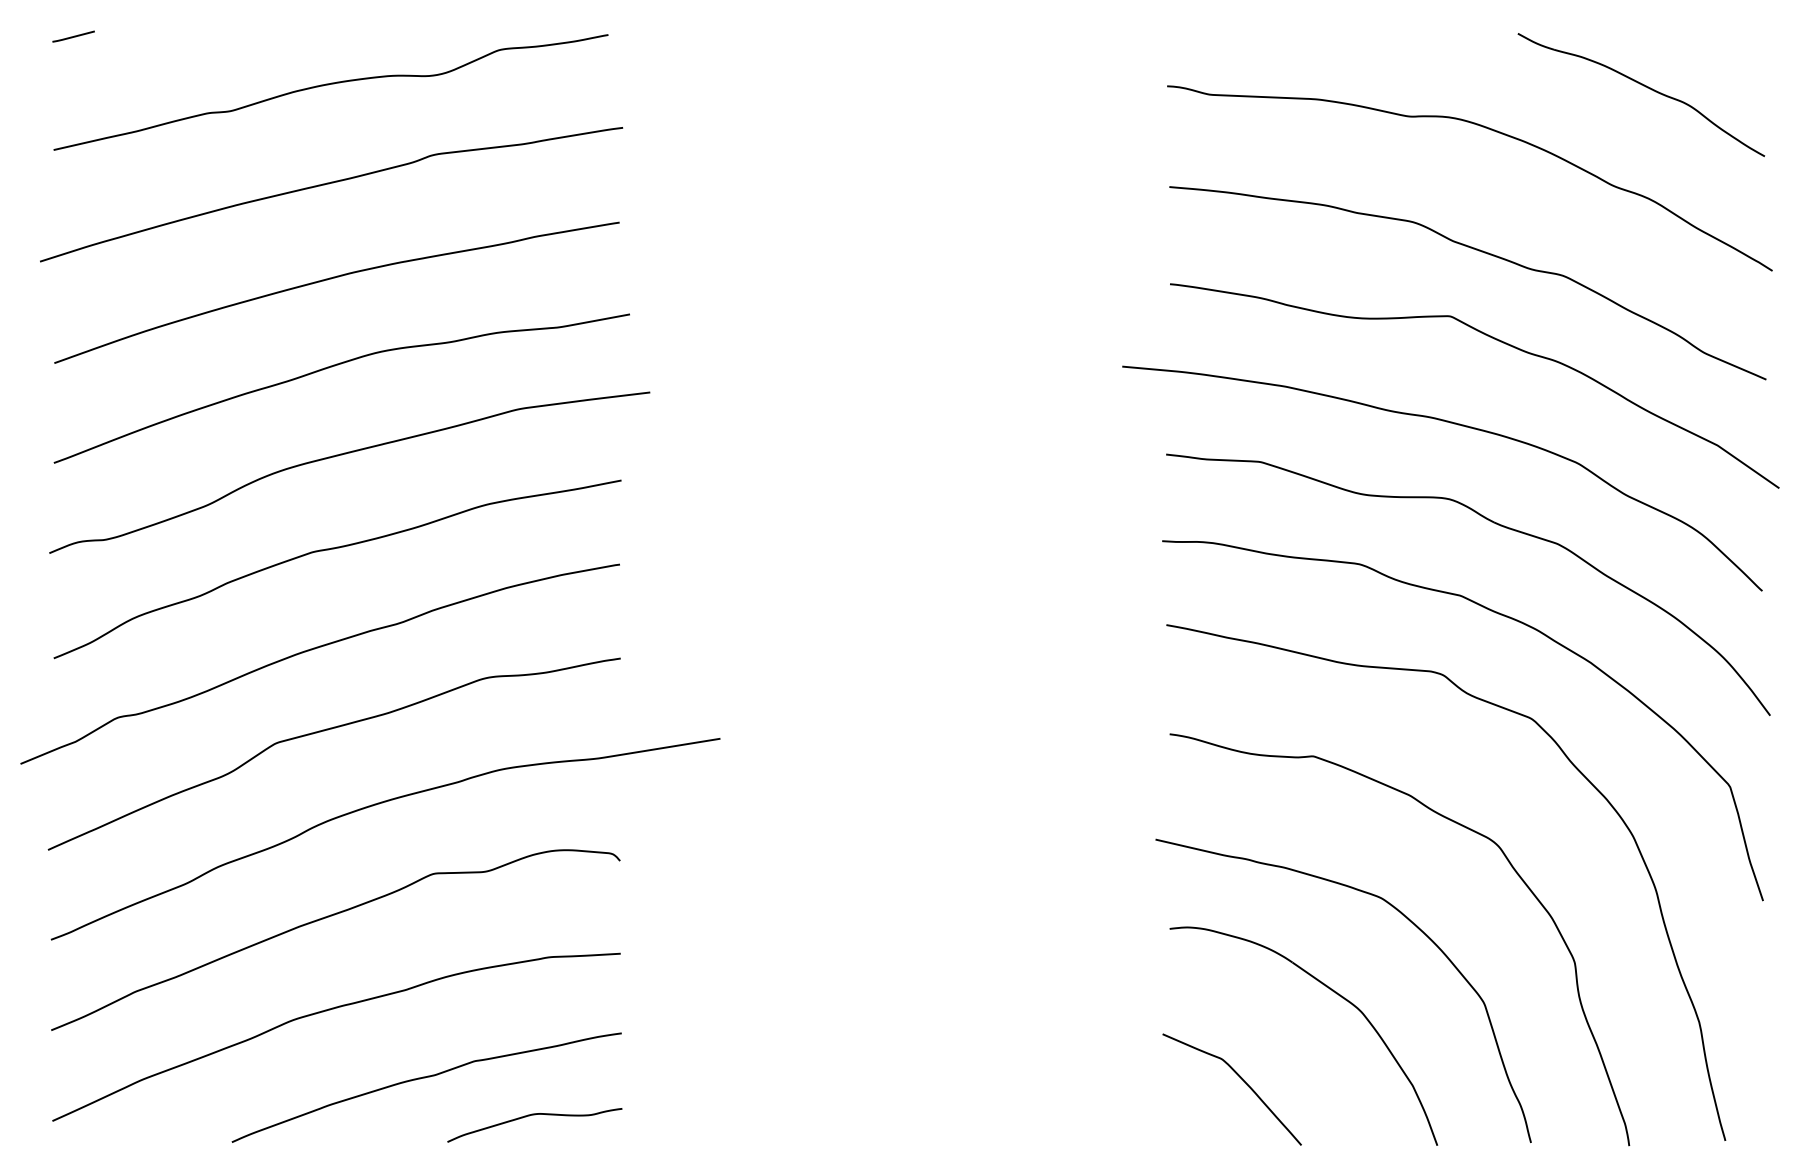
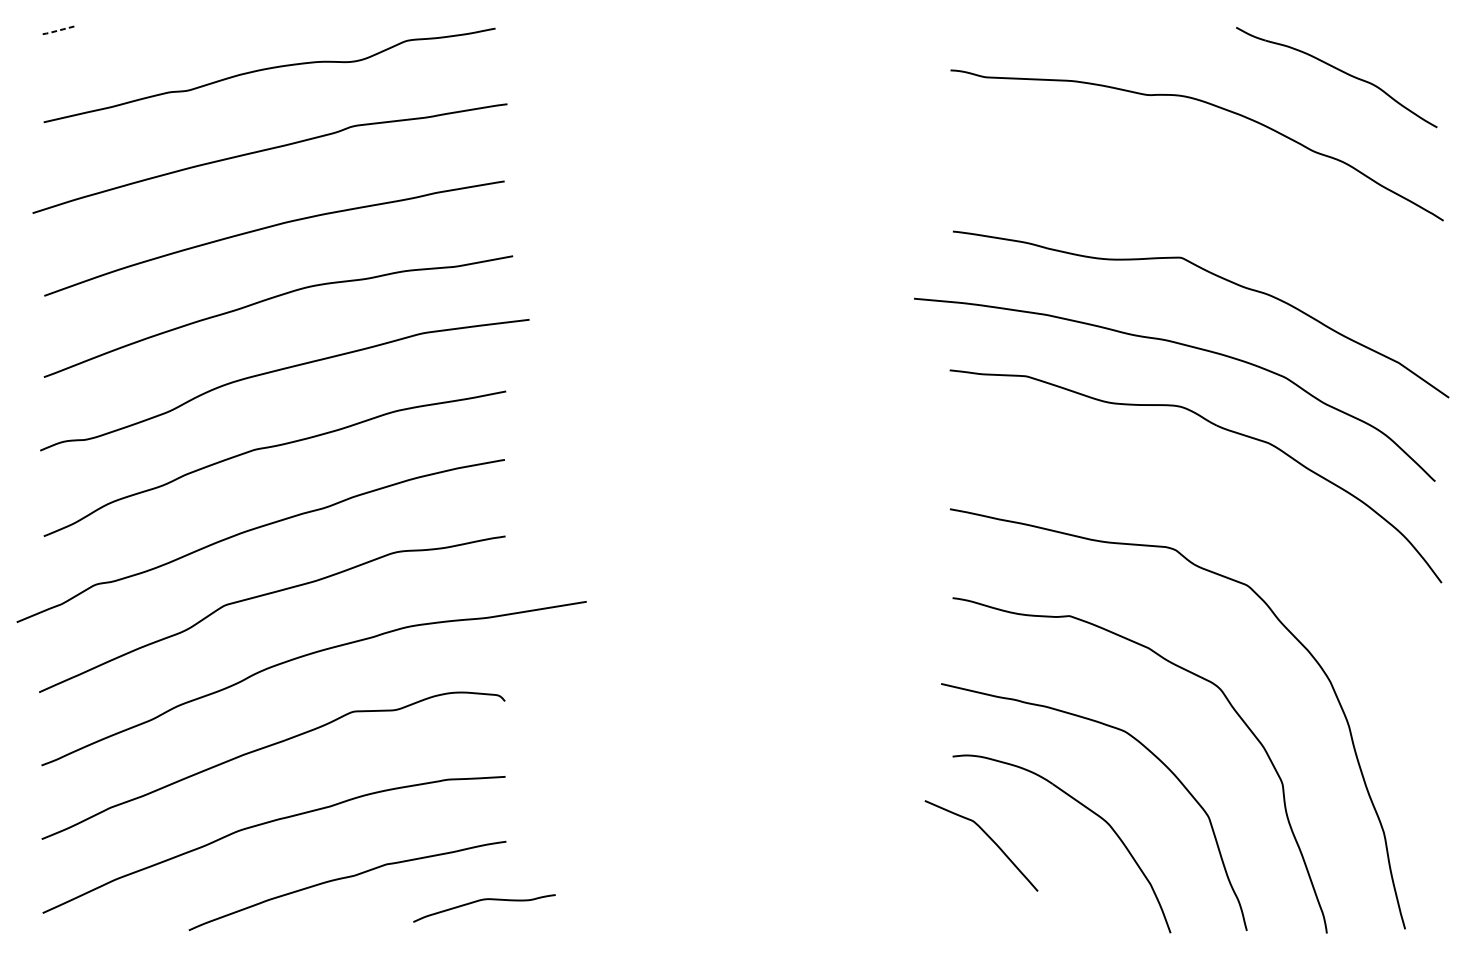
line: (71, 37) -> (58, 30), solid -> dashed
curve: (1478, 251) -> (1204, 204), removed
curve: (1500, 615) -> (1222, 501), removed
curve: (1241, 1079) -> (989, 837), moved
curve: (534, 1115) -> (484, 900), moved

